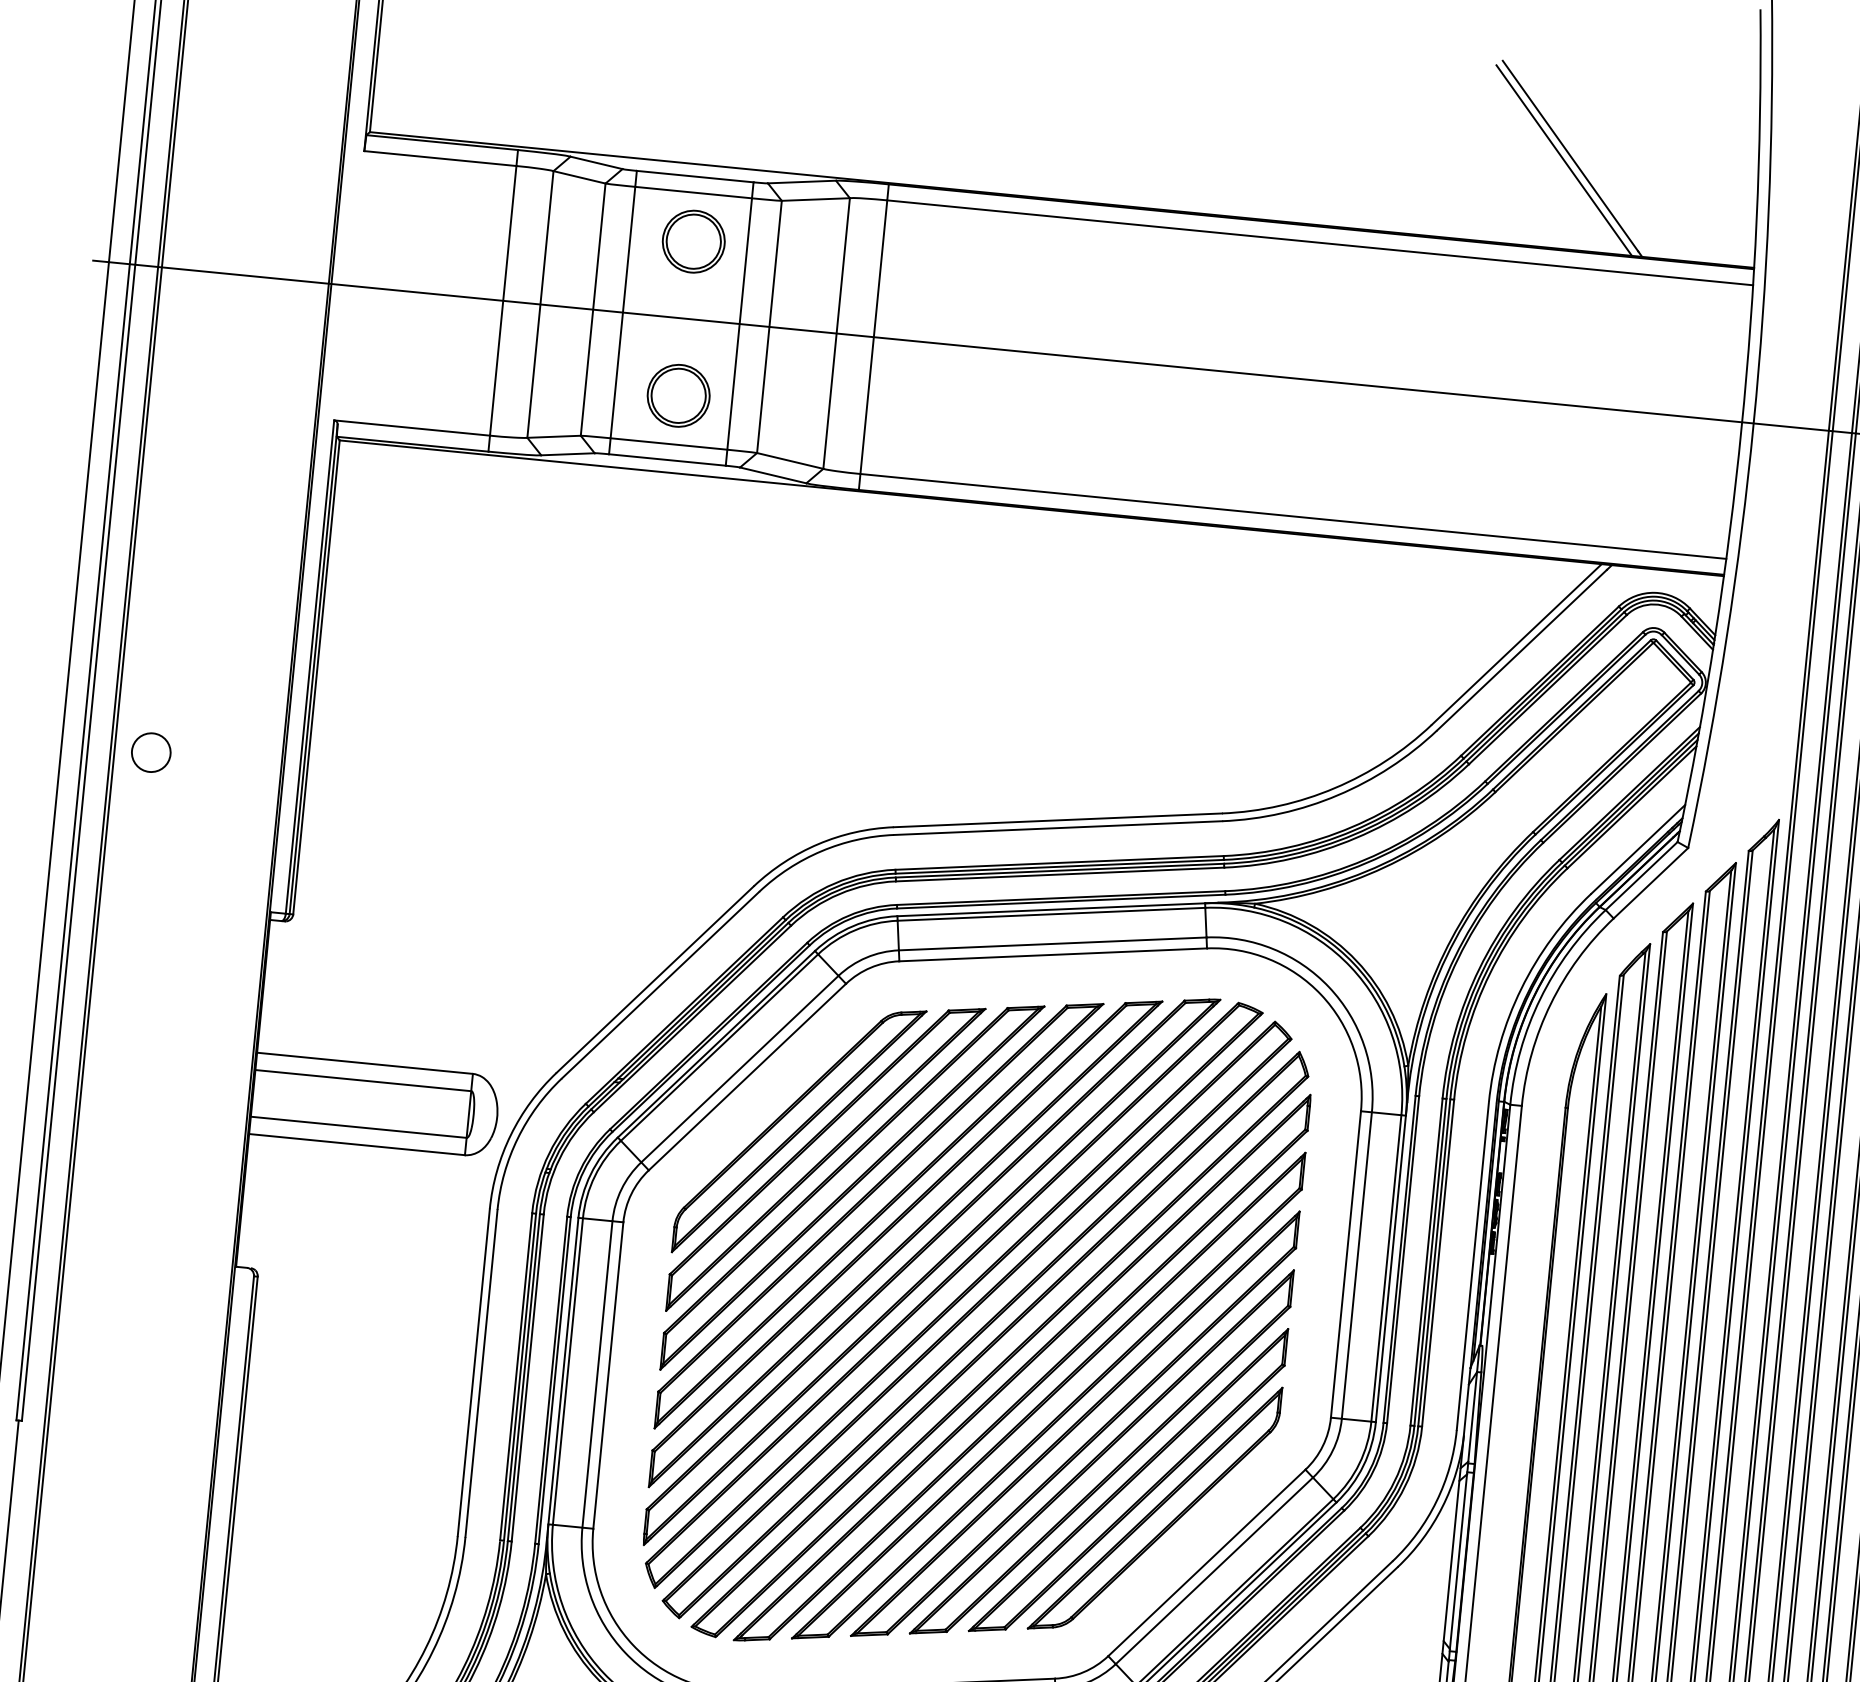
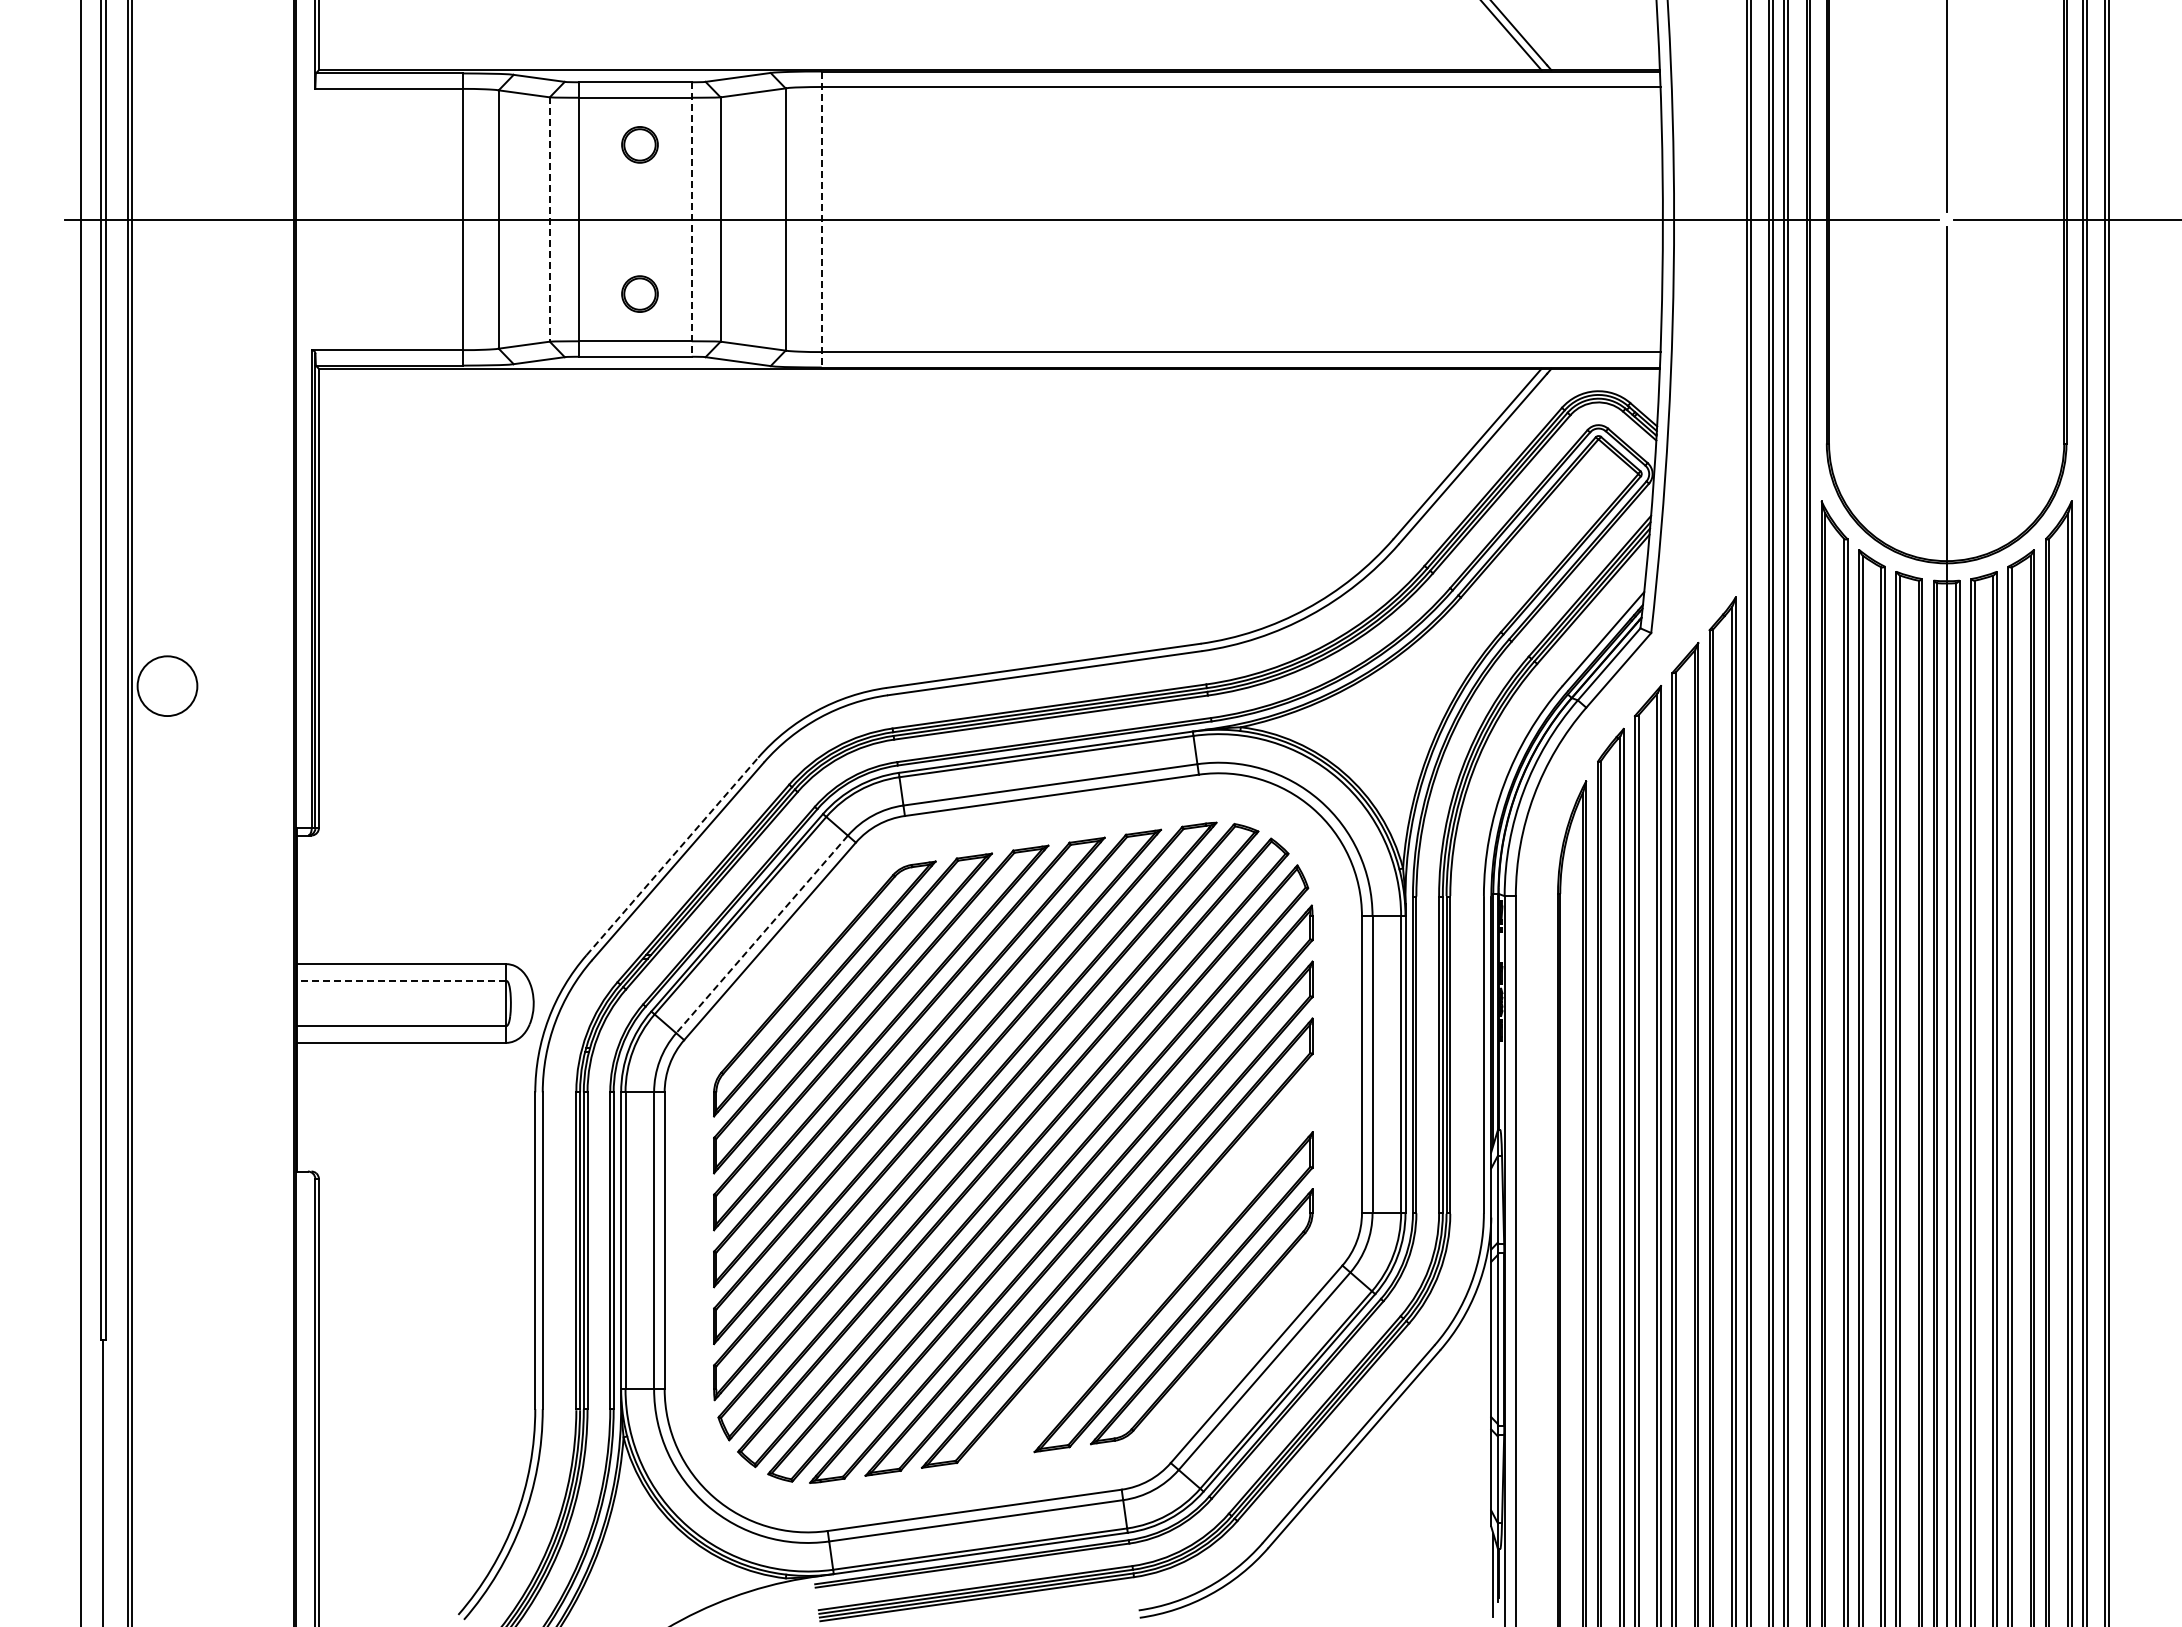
part: (693, 241) -> (639, 144), size x0.6
line: (592, 310) -> (549, 220), solid -> dashed
line: (739, 325) -> (691, 220), solid -> dashed
line: (873, 338) -> (821, 220), solid -> dashed
part: (678, 395) -> (639, 293), size x0.6
circle: (151, 751) -> (167, 685), size x1.6
line: (655, 979) -> (672, 856), solid -> dashed
line: (740, 1069) -> (762, 934), solid -> dashed
line: (363, 1080) -> (401, 980), solid -> dashed
part: (1101, 1451) -> (1145, 1267), removed

